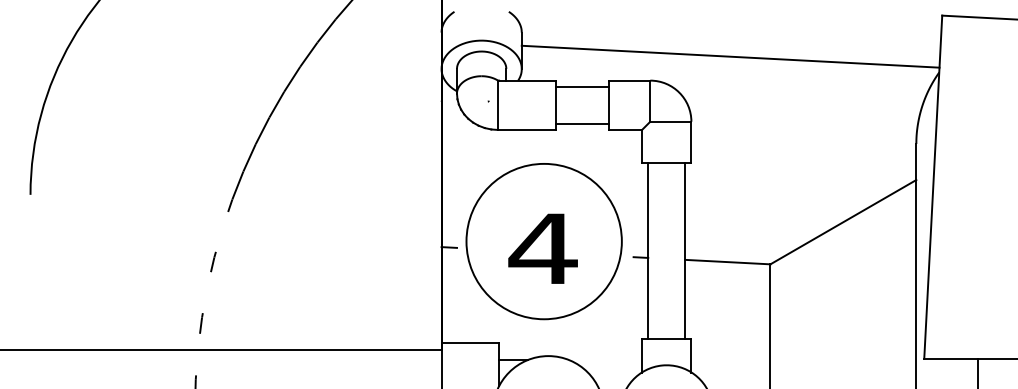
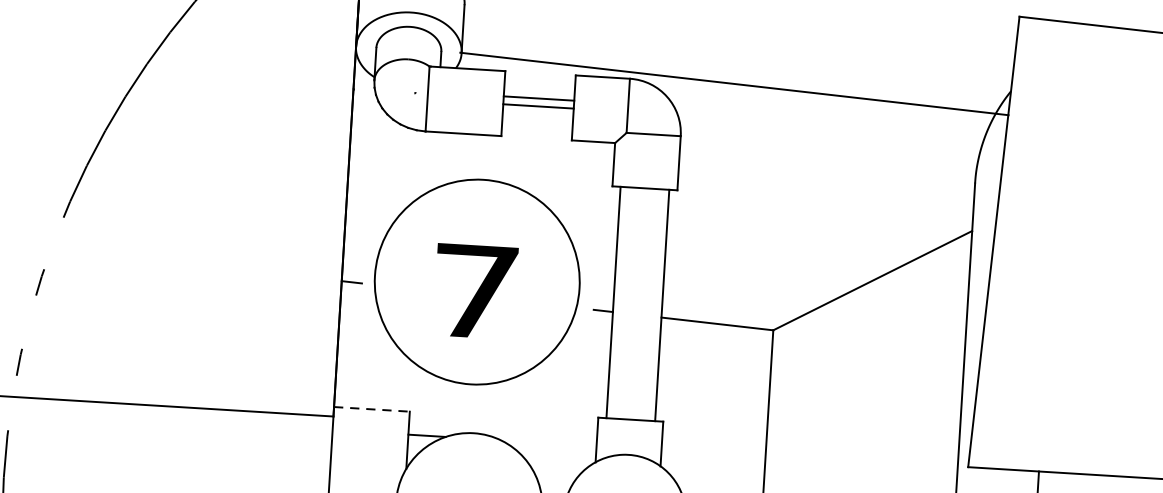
line: (730, 56) -> (734, 83), moved
line: (582, 86) -> (539, 98), moved
line: (582, 123) -> (538, 106), moved
text: (542, 248) -> (474, 291), 4 -> 7
line: (470, 342) -> (372, 409), solid -> dashed

